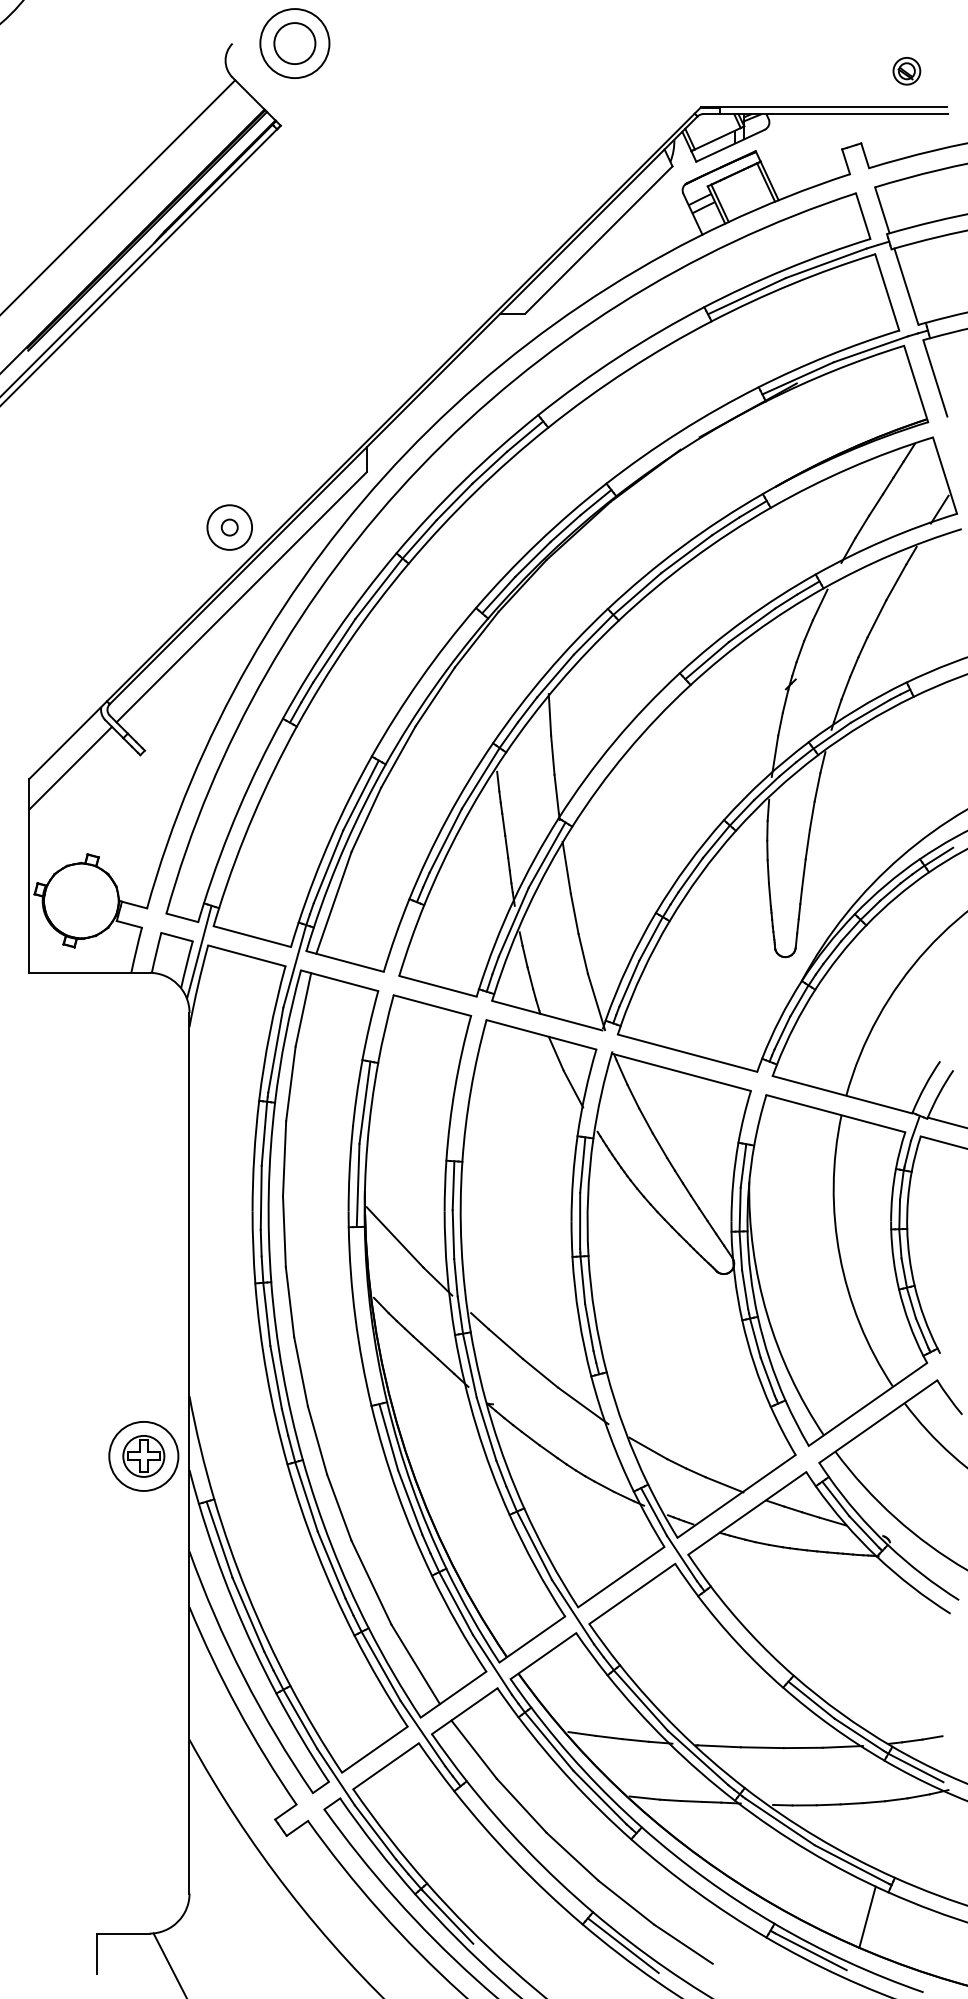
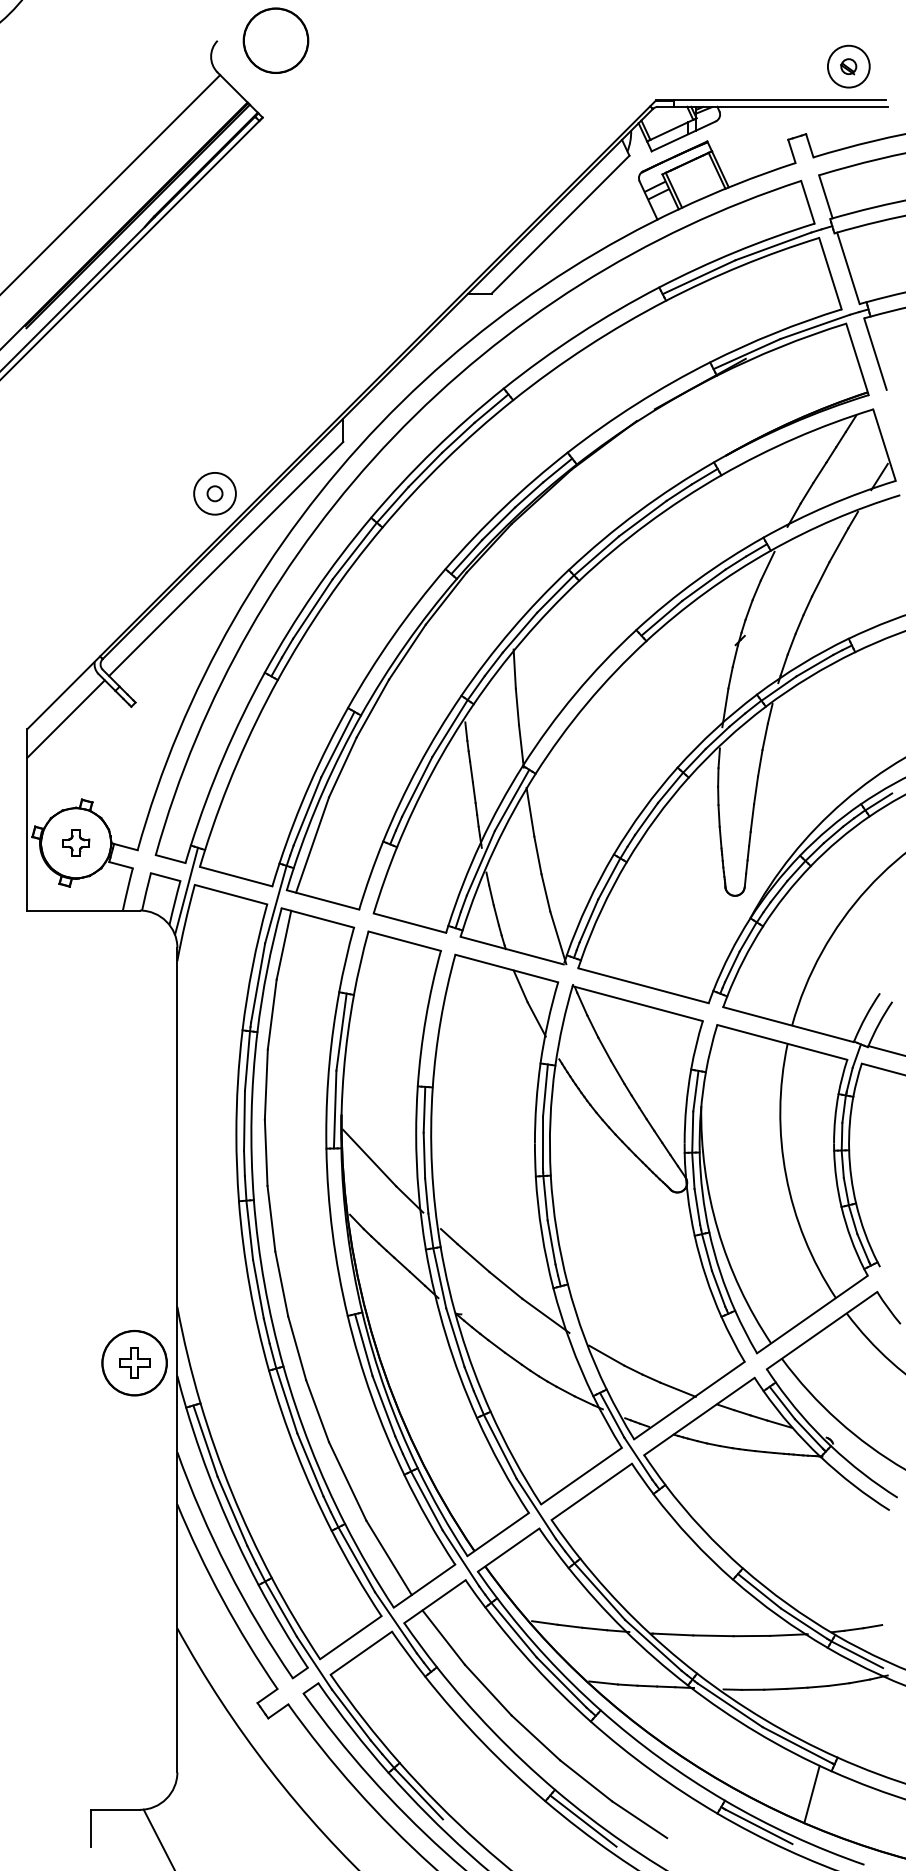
circle: (294, 43) -> (275, 40), size x1.67
circle: (906, 70) -> (848, 65), size x1.67
part: (81, 900) -> (76, 842), added
circle: (143, 1456) -> (134, 1363), size x1.67

